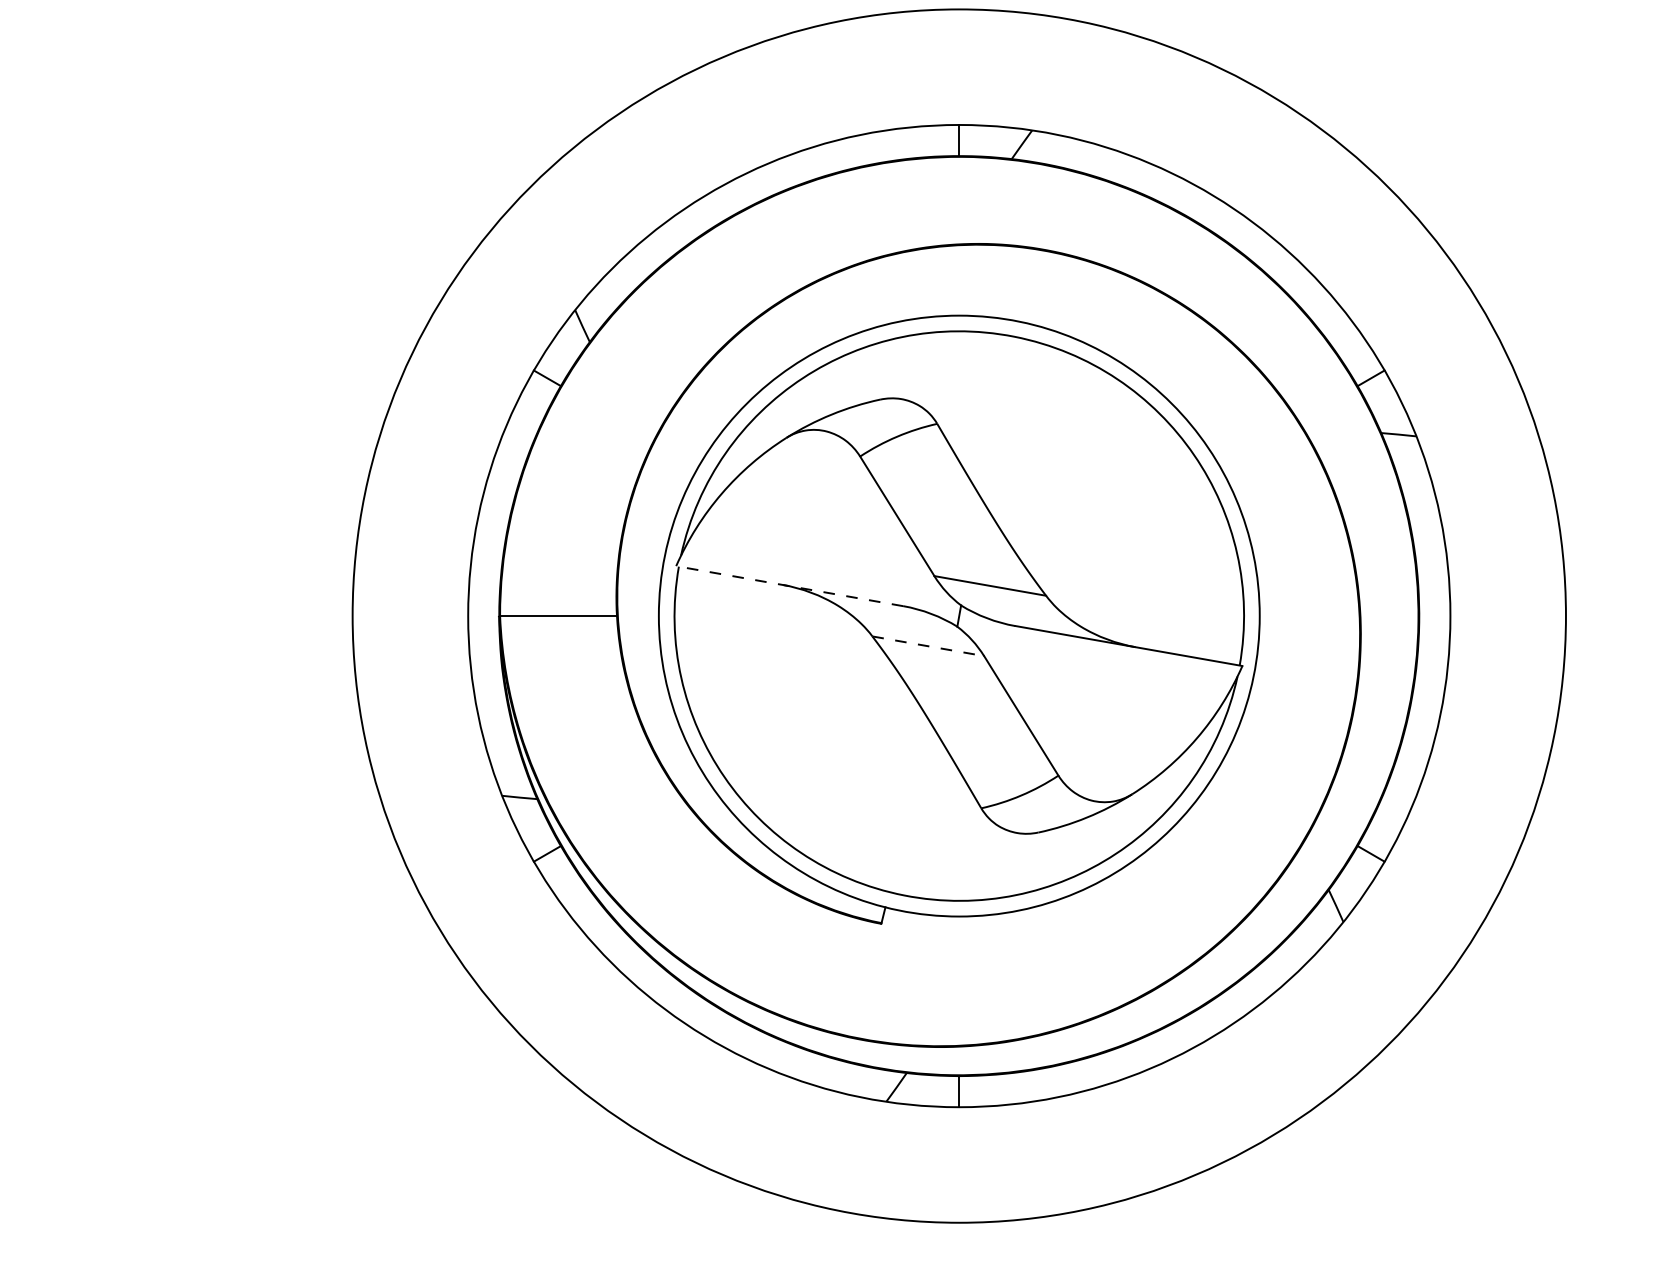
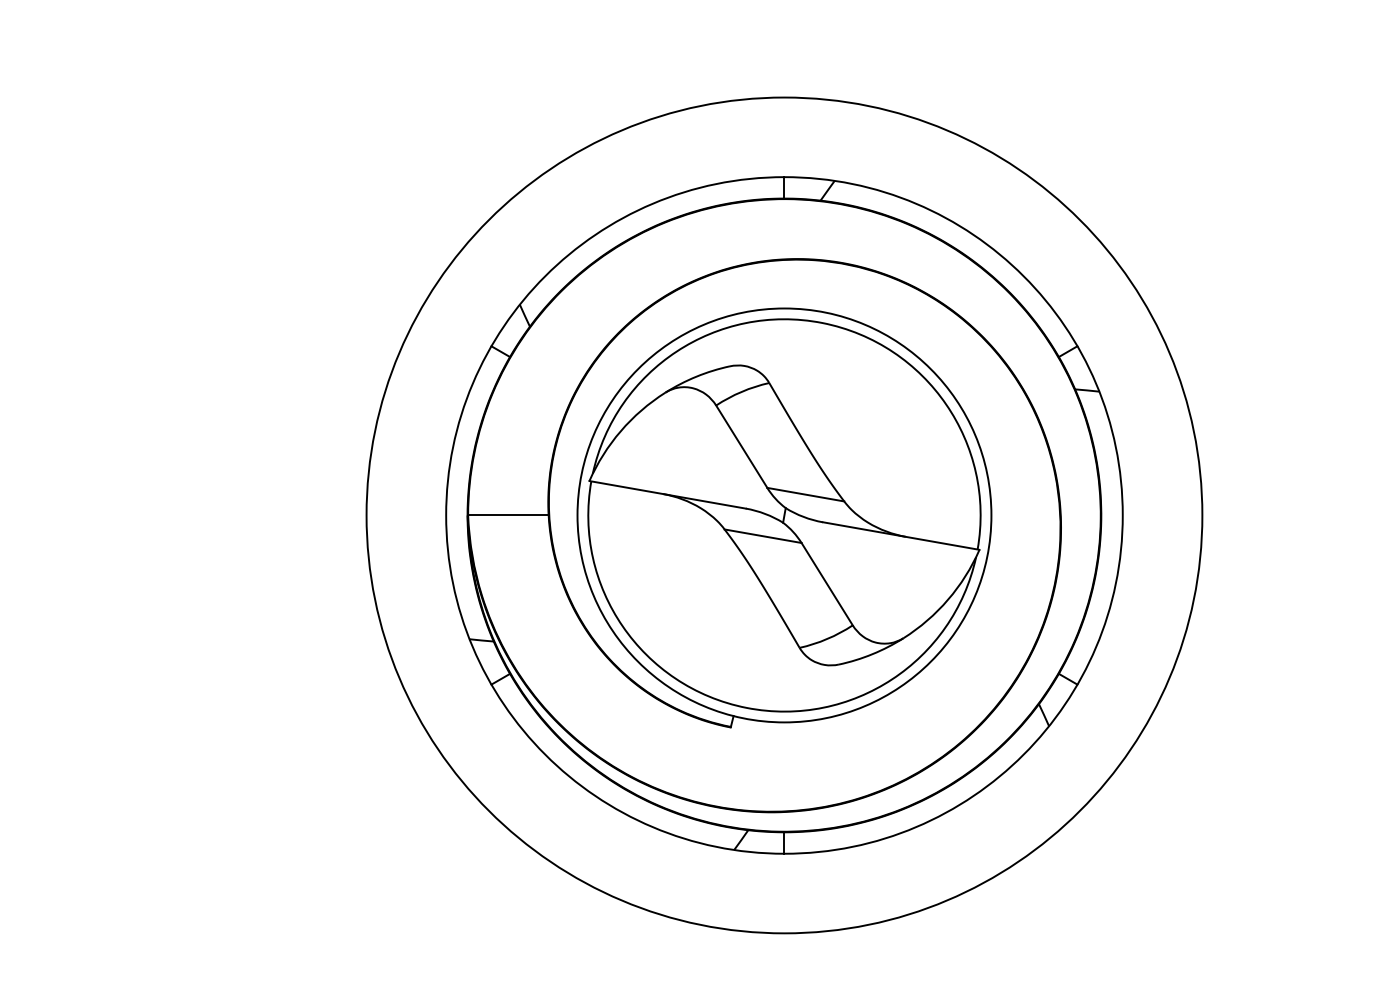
line: (789, 585) -> (667, 494), dashed -> solid
line: (928, 646) -> (763, 536), dashed -> solid

